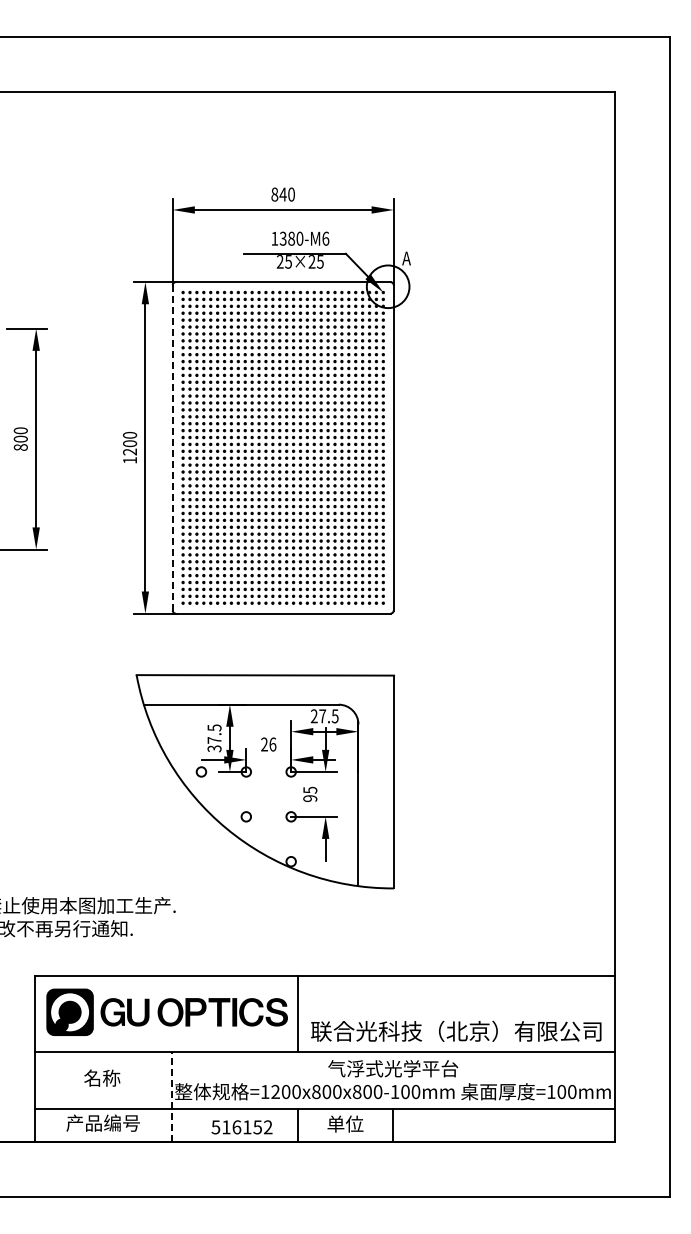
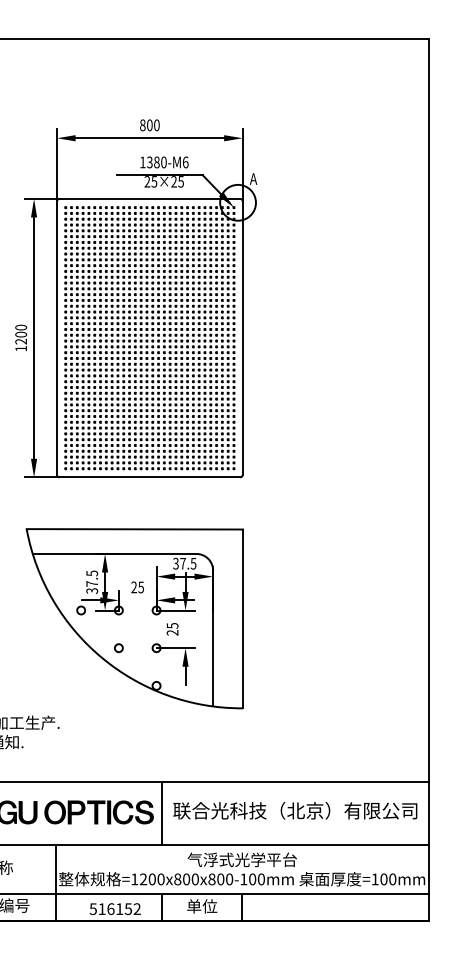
text: (282, 194) -> (149, 125), 840 -> 800
line: (172, 447) -> (56, 337), dashed -> solid
text: (313, 716) -> (175, 563), 27.5 -> 37.5
text: (272, 744) -> (140, 587), 26 -> 25
text: (310, 798) -> (172, 632), 95 -> 25
text: (456, 1030) -> (295, 810), moved
line: (171, 1096) -> (56, 883), dashed -> solid

